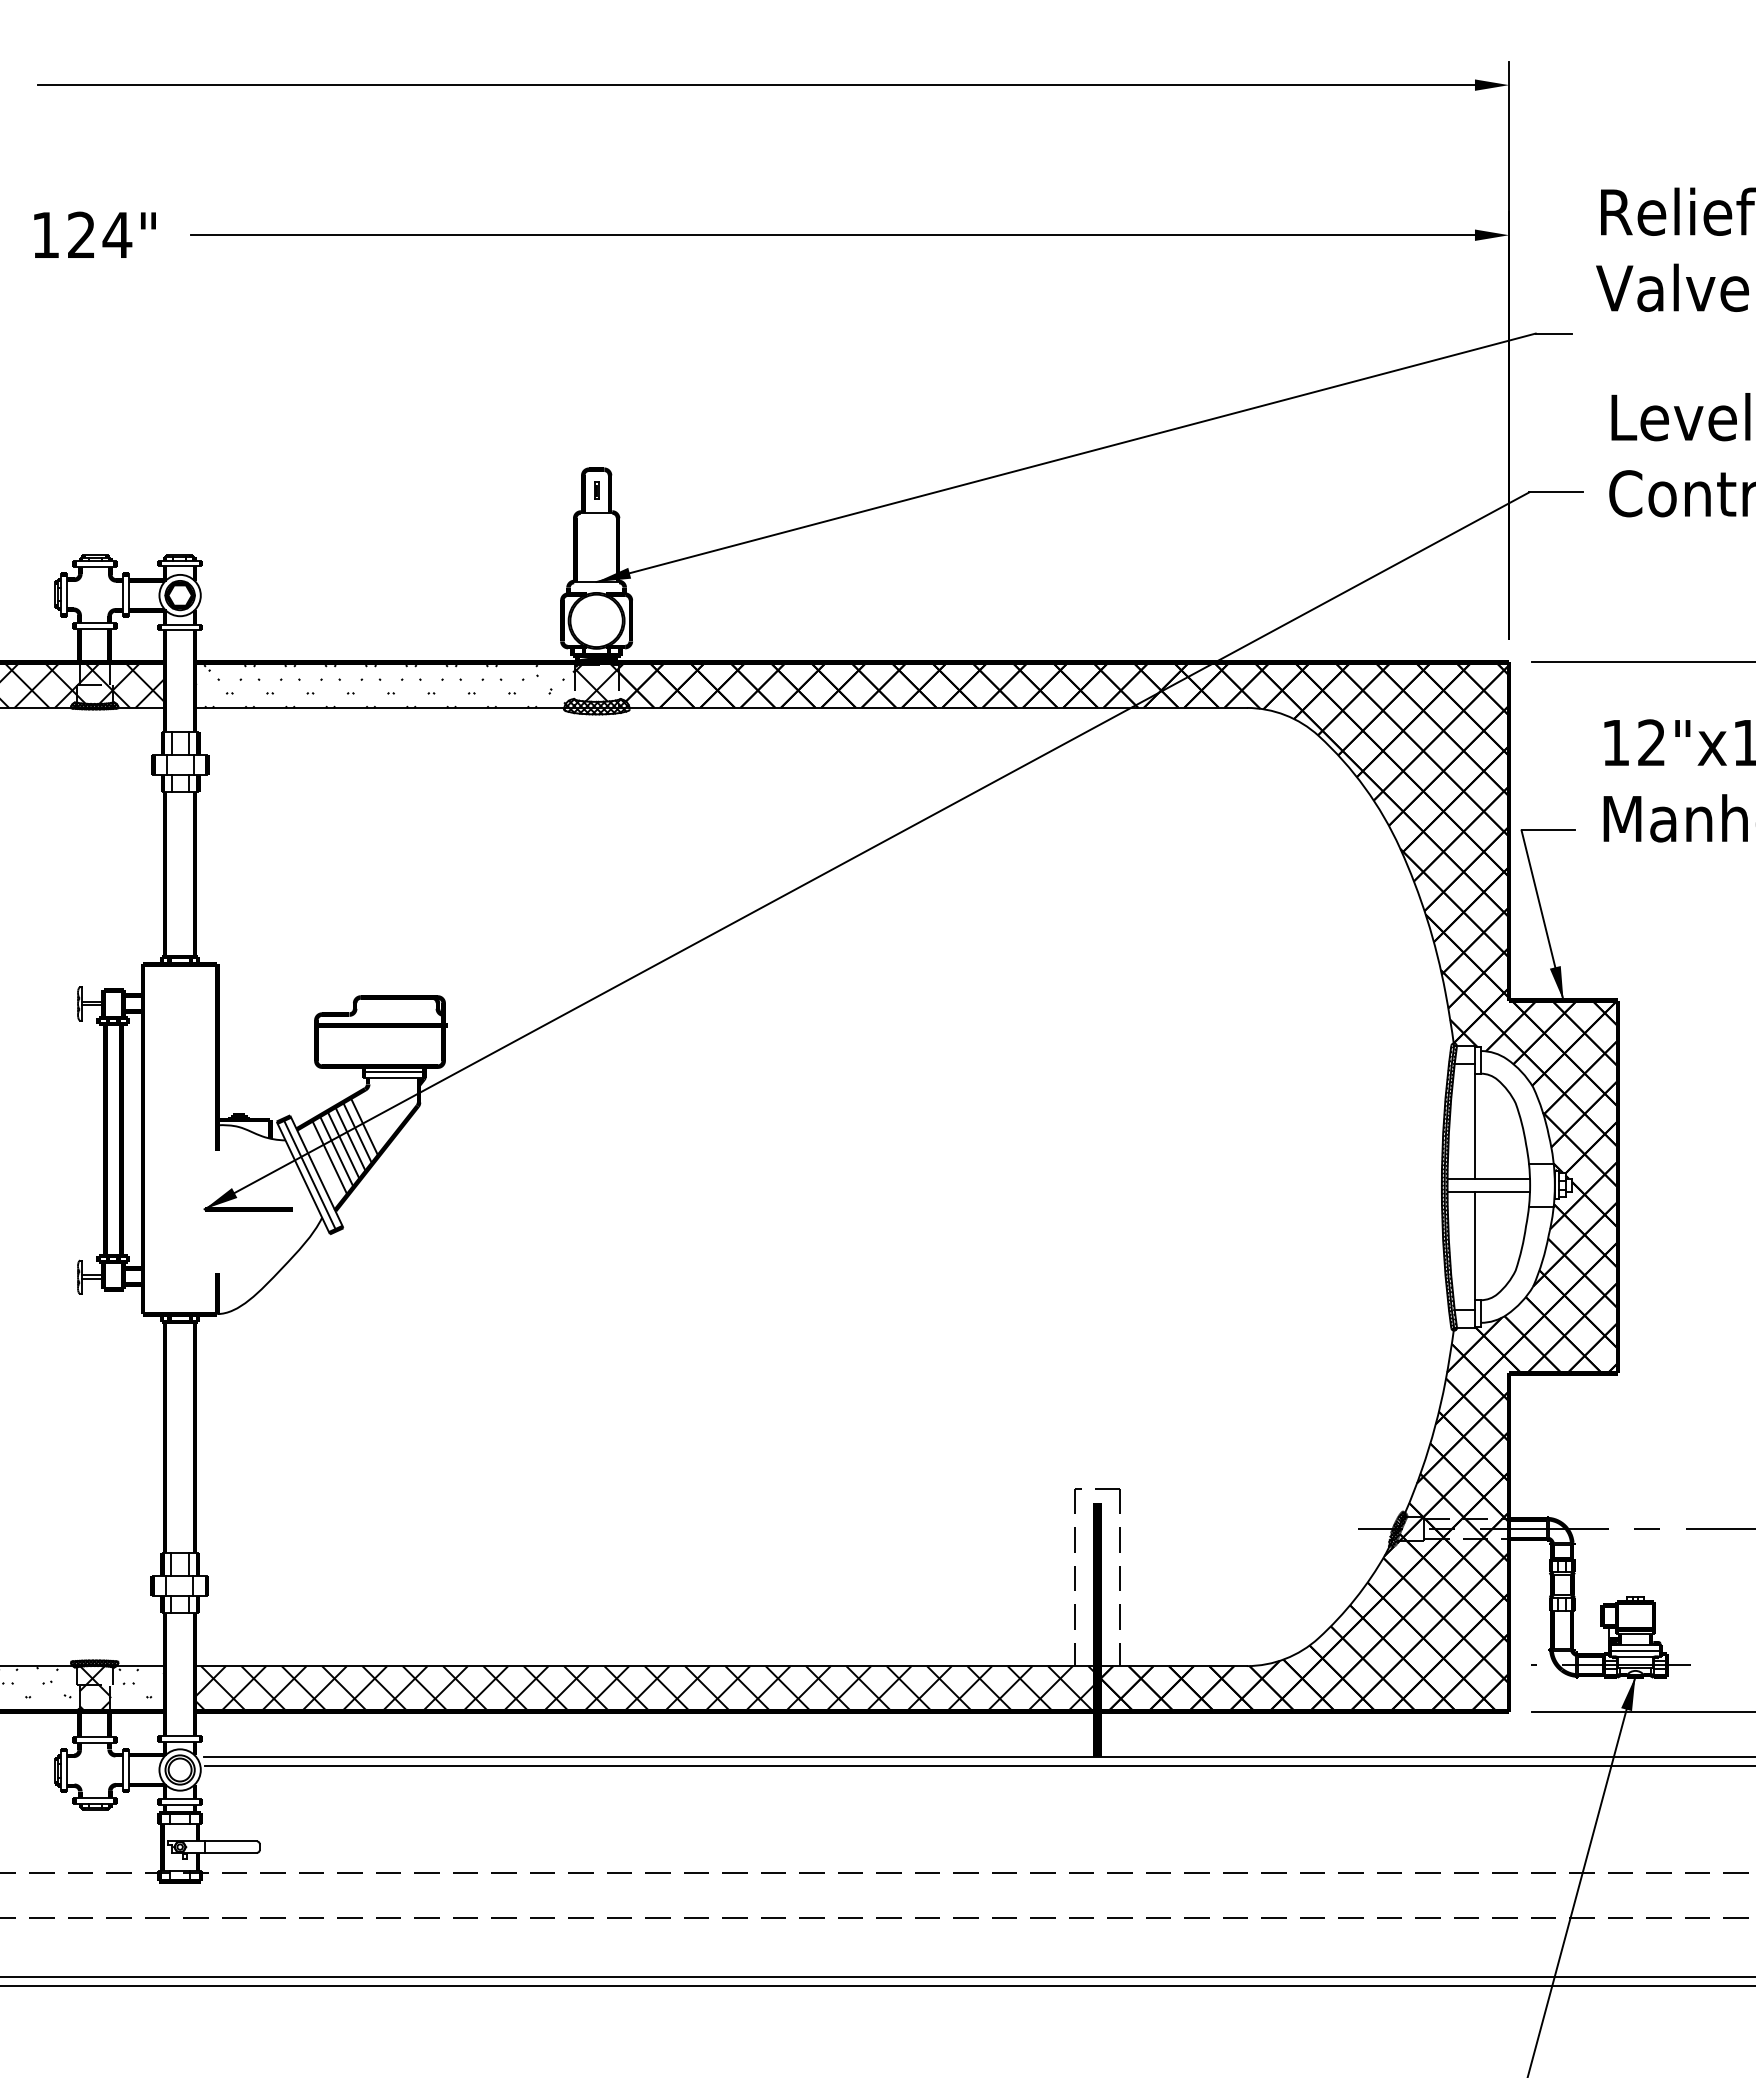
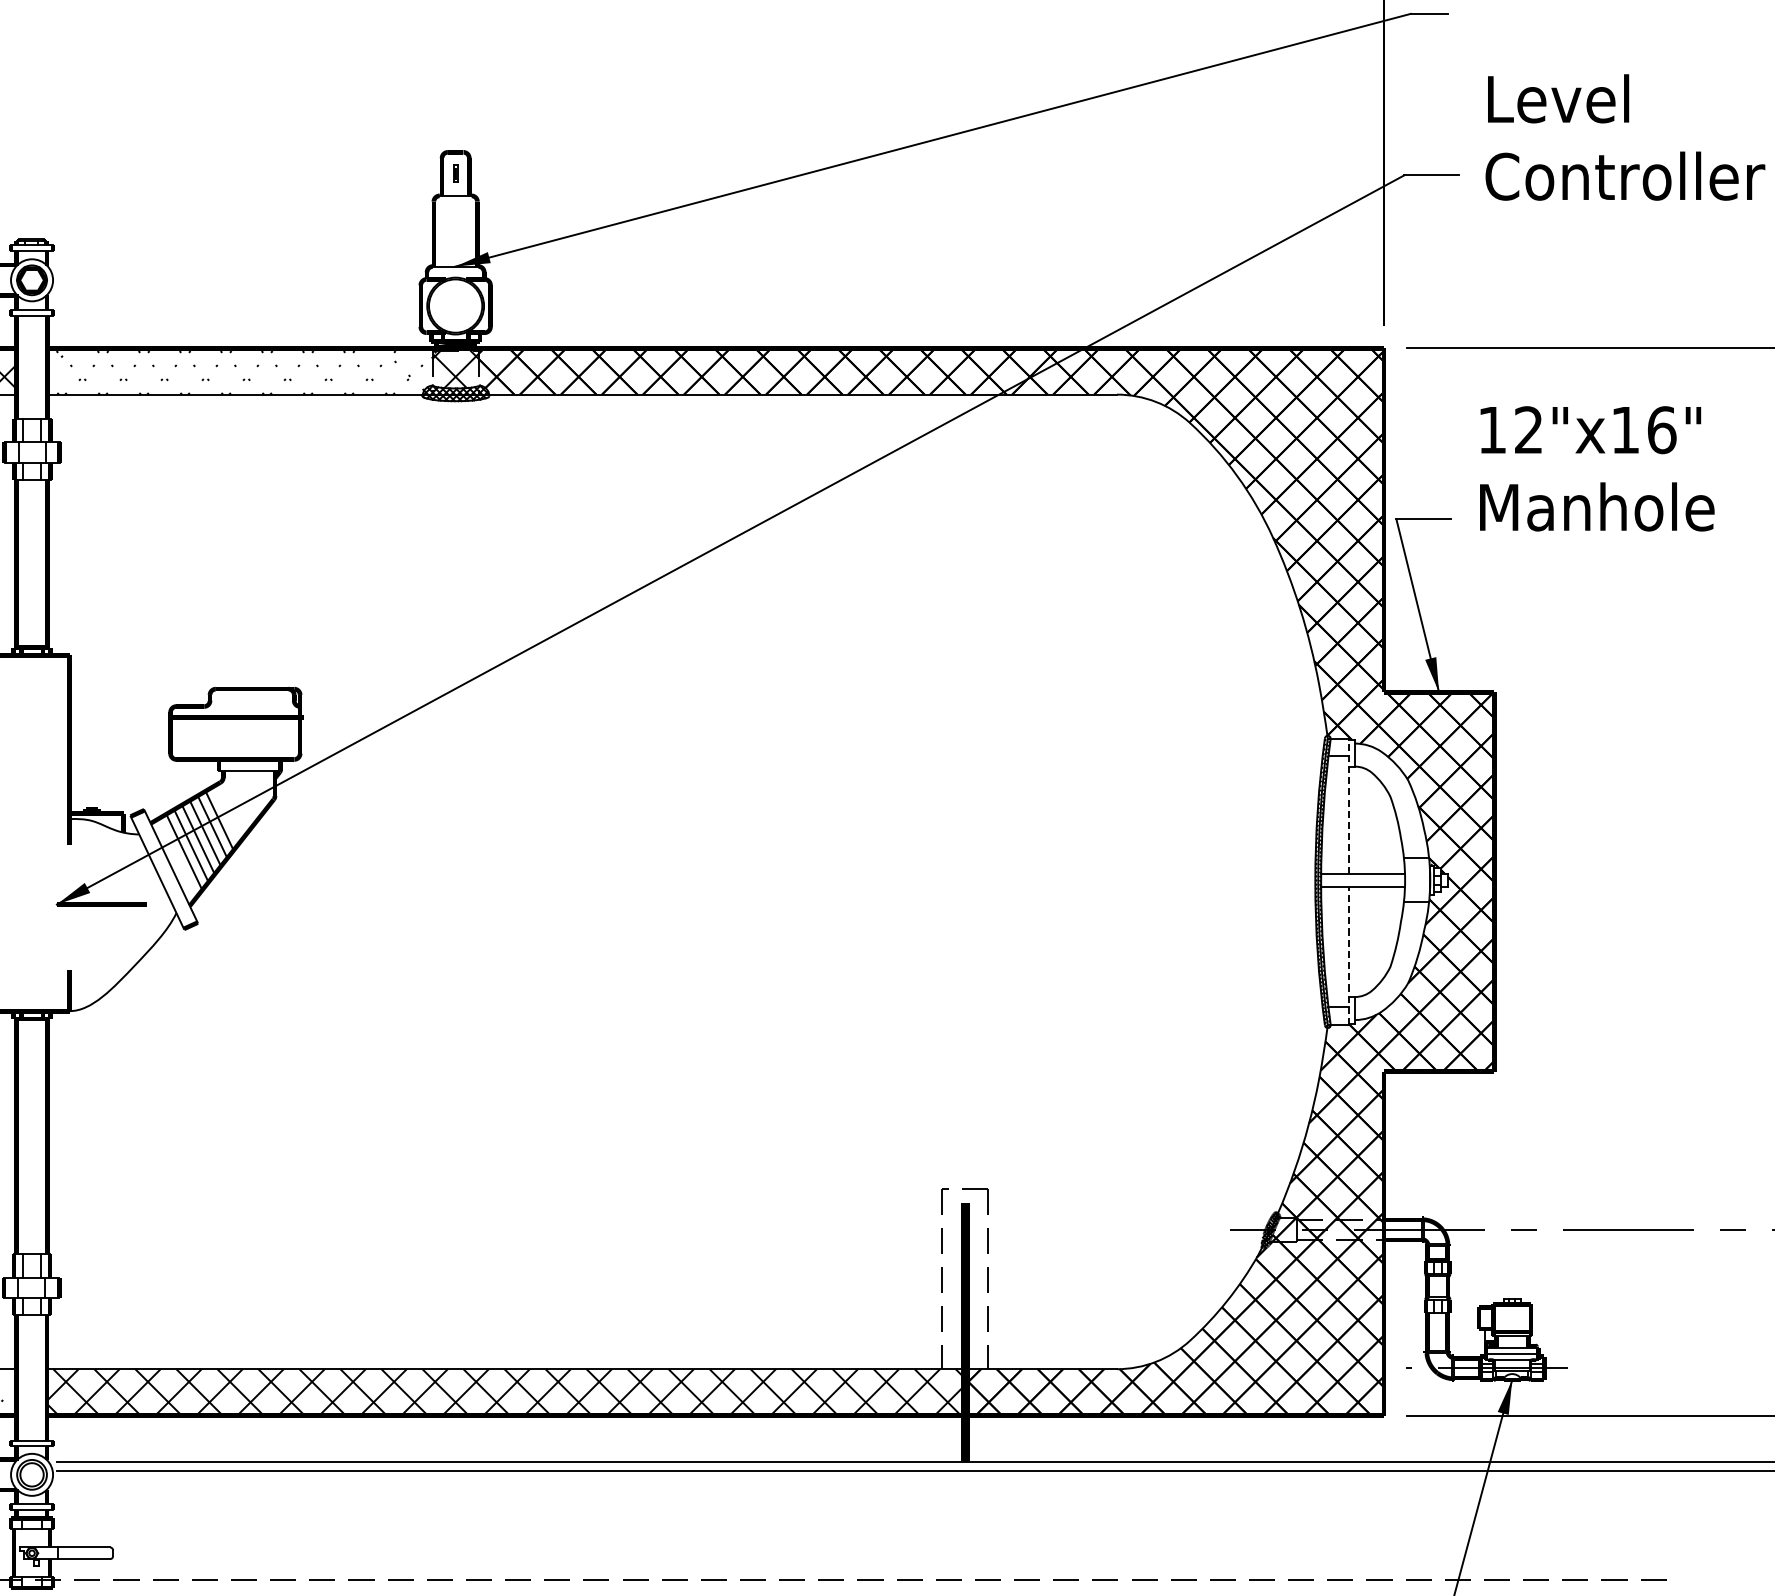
line: (393, 1072) -> (249, 765), removed
line: (1474, 1112) -> (1348, 806), solid -> dashed
line: (309, 1174) -> (163, 869), removed
line: (1474, 1259) -> (1348, 955), solid -> dashed

